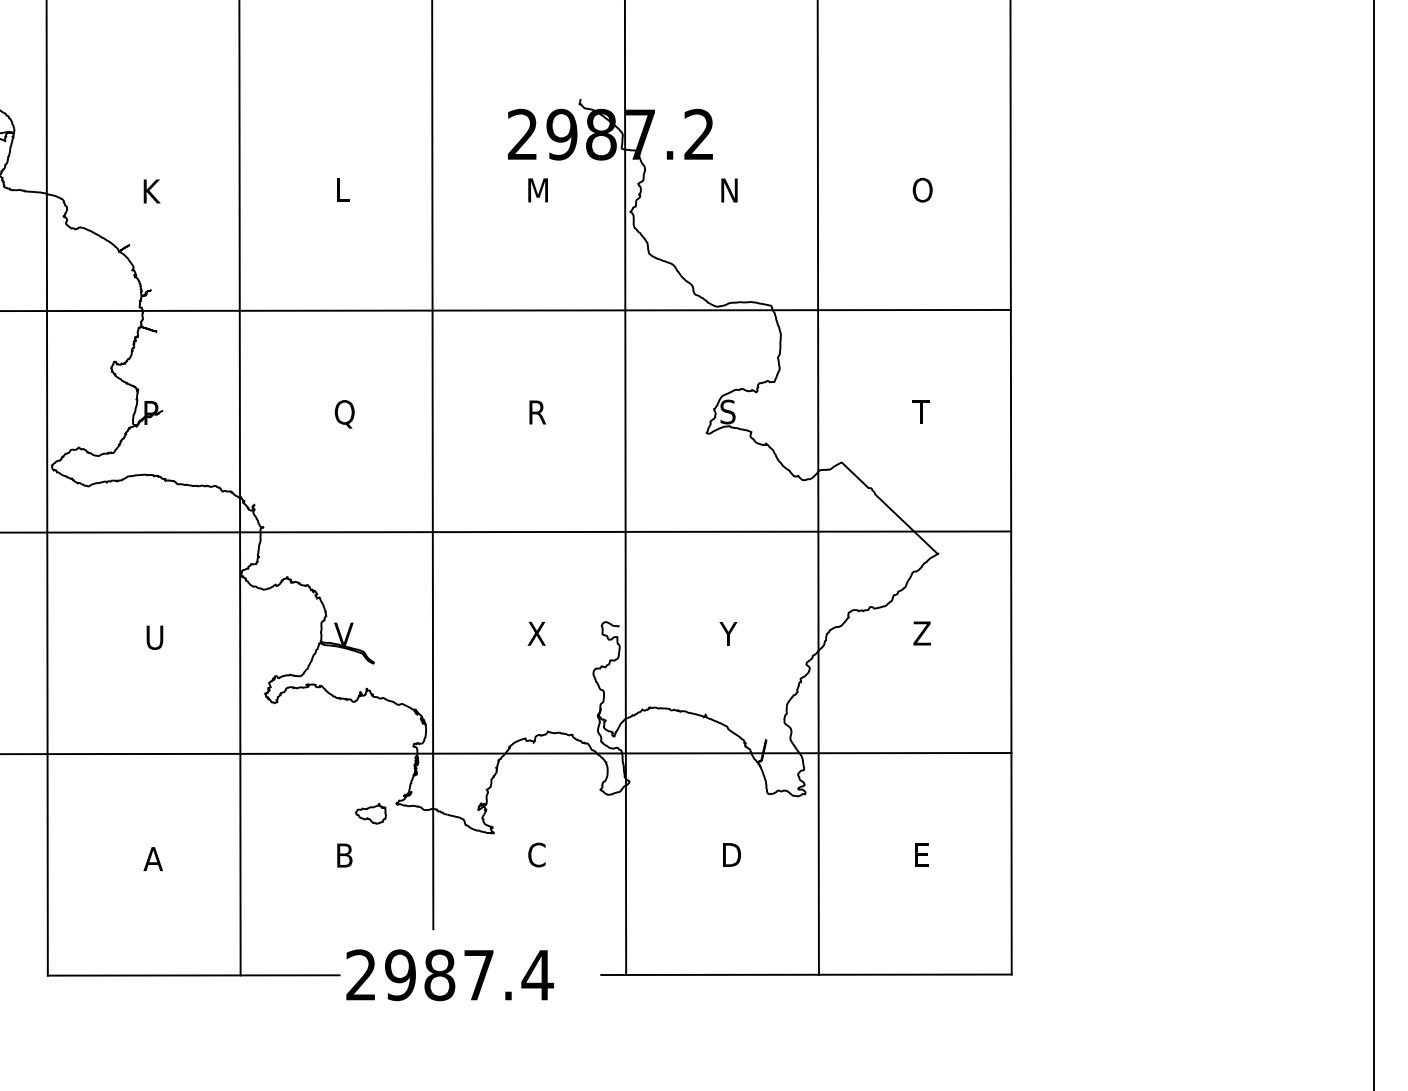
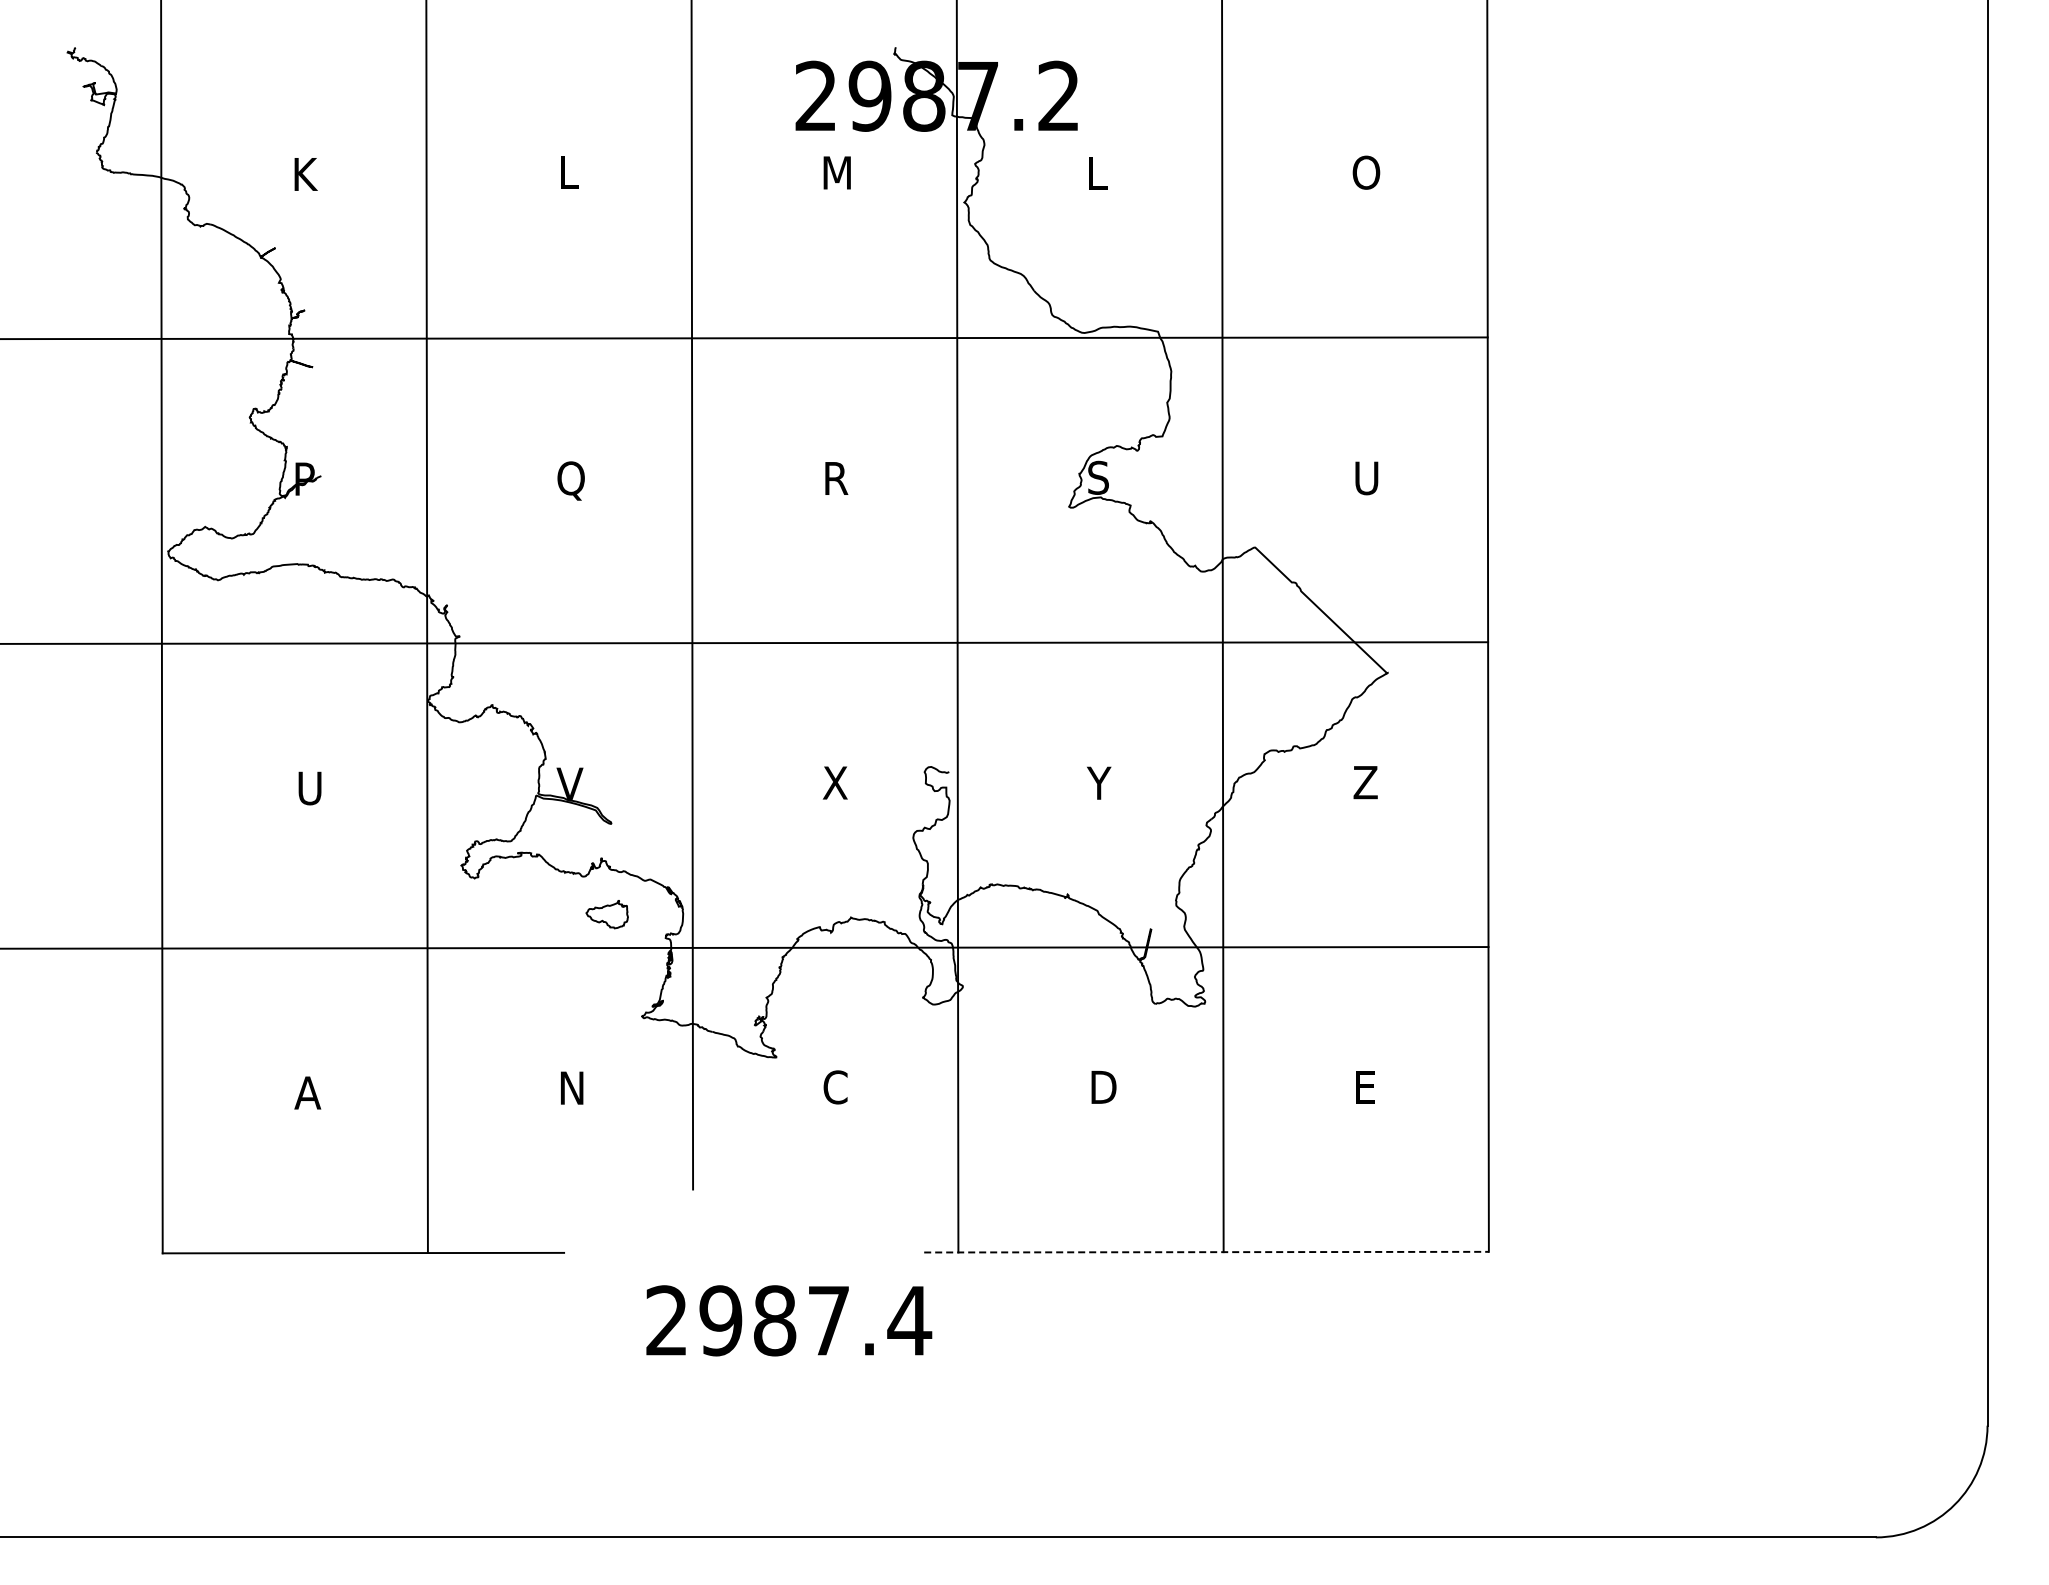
text: (729, 190) -> (1100, 172), N -> L
text: (922, 412) -> (1365, 478), T -> U
part: (370, 813) -> (606, 914), moved
text: (346, 855) -> (573, 1087), B -> N
text: (450, 975) -> (789, 1320), moved
line: (807, 975) -> (1207, 1252), solid -> dashed

